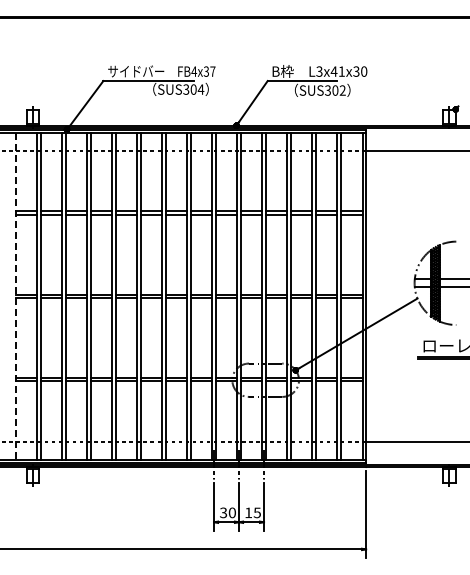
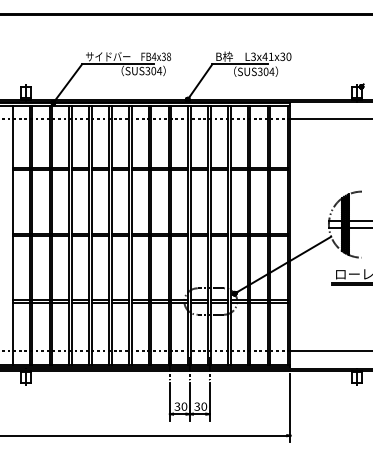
text: (212, 71) -> (168, 56), FB4x37 -> FB4x38
text: (342, 90) -> (271, 71), SUS302 -> SUS304
line: (15, 296) -> (12, 235), dashed -> solid
text: (252, 512) -> (200, 406), 15 -> 30

